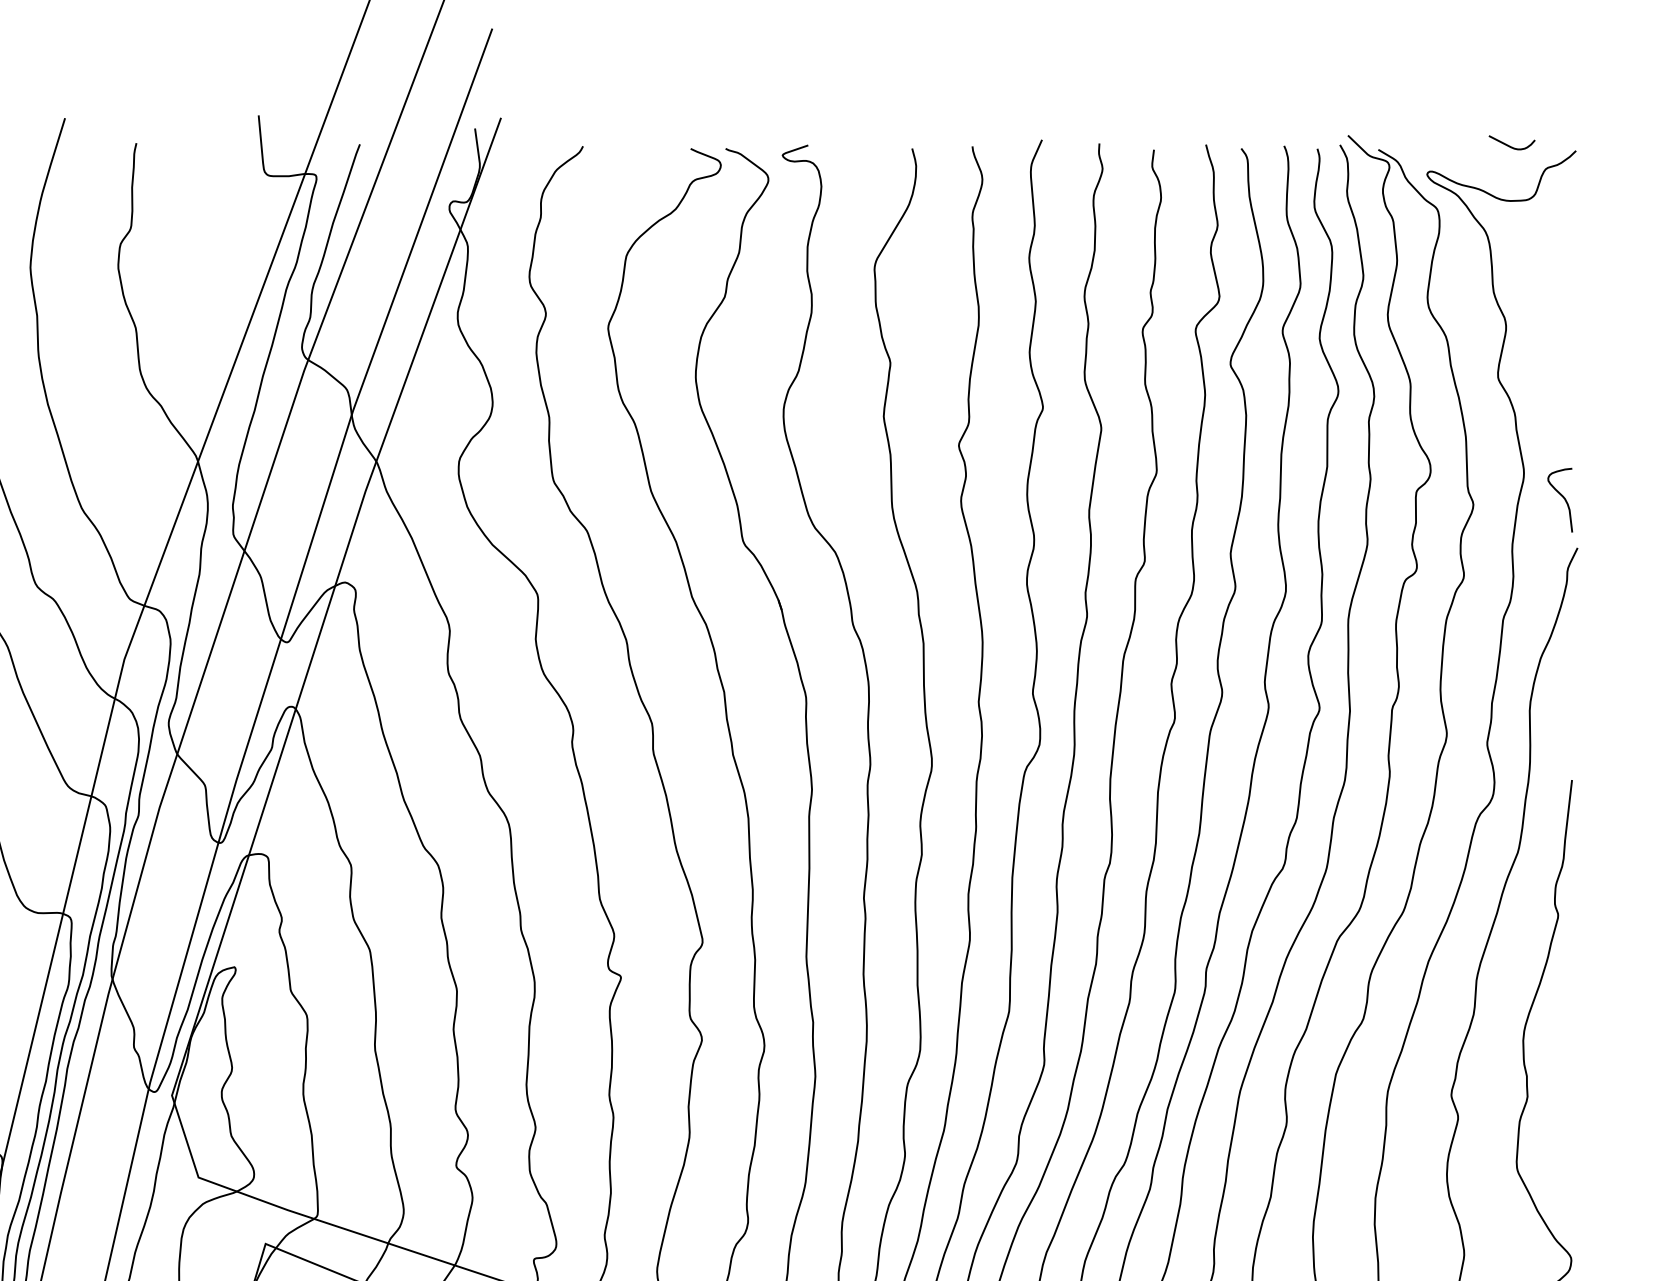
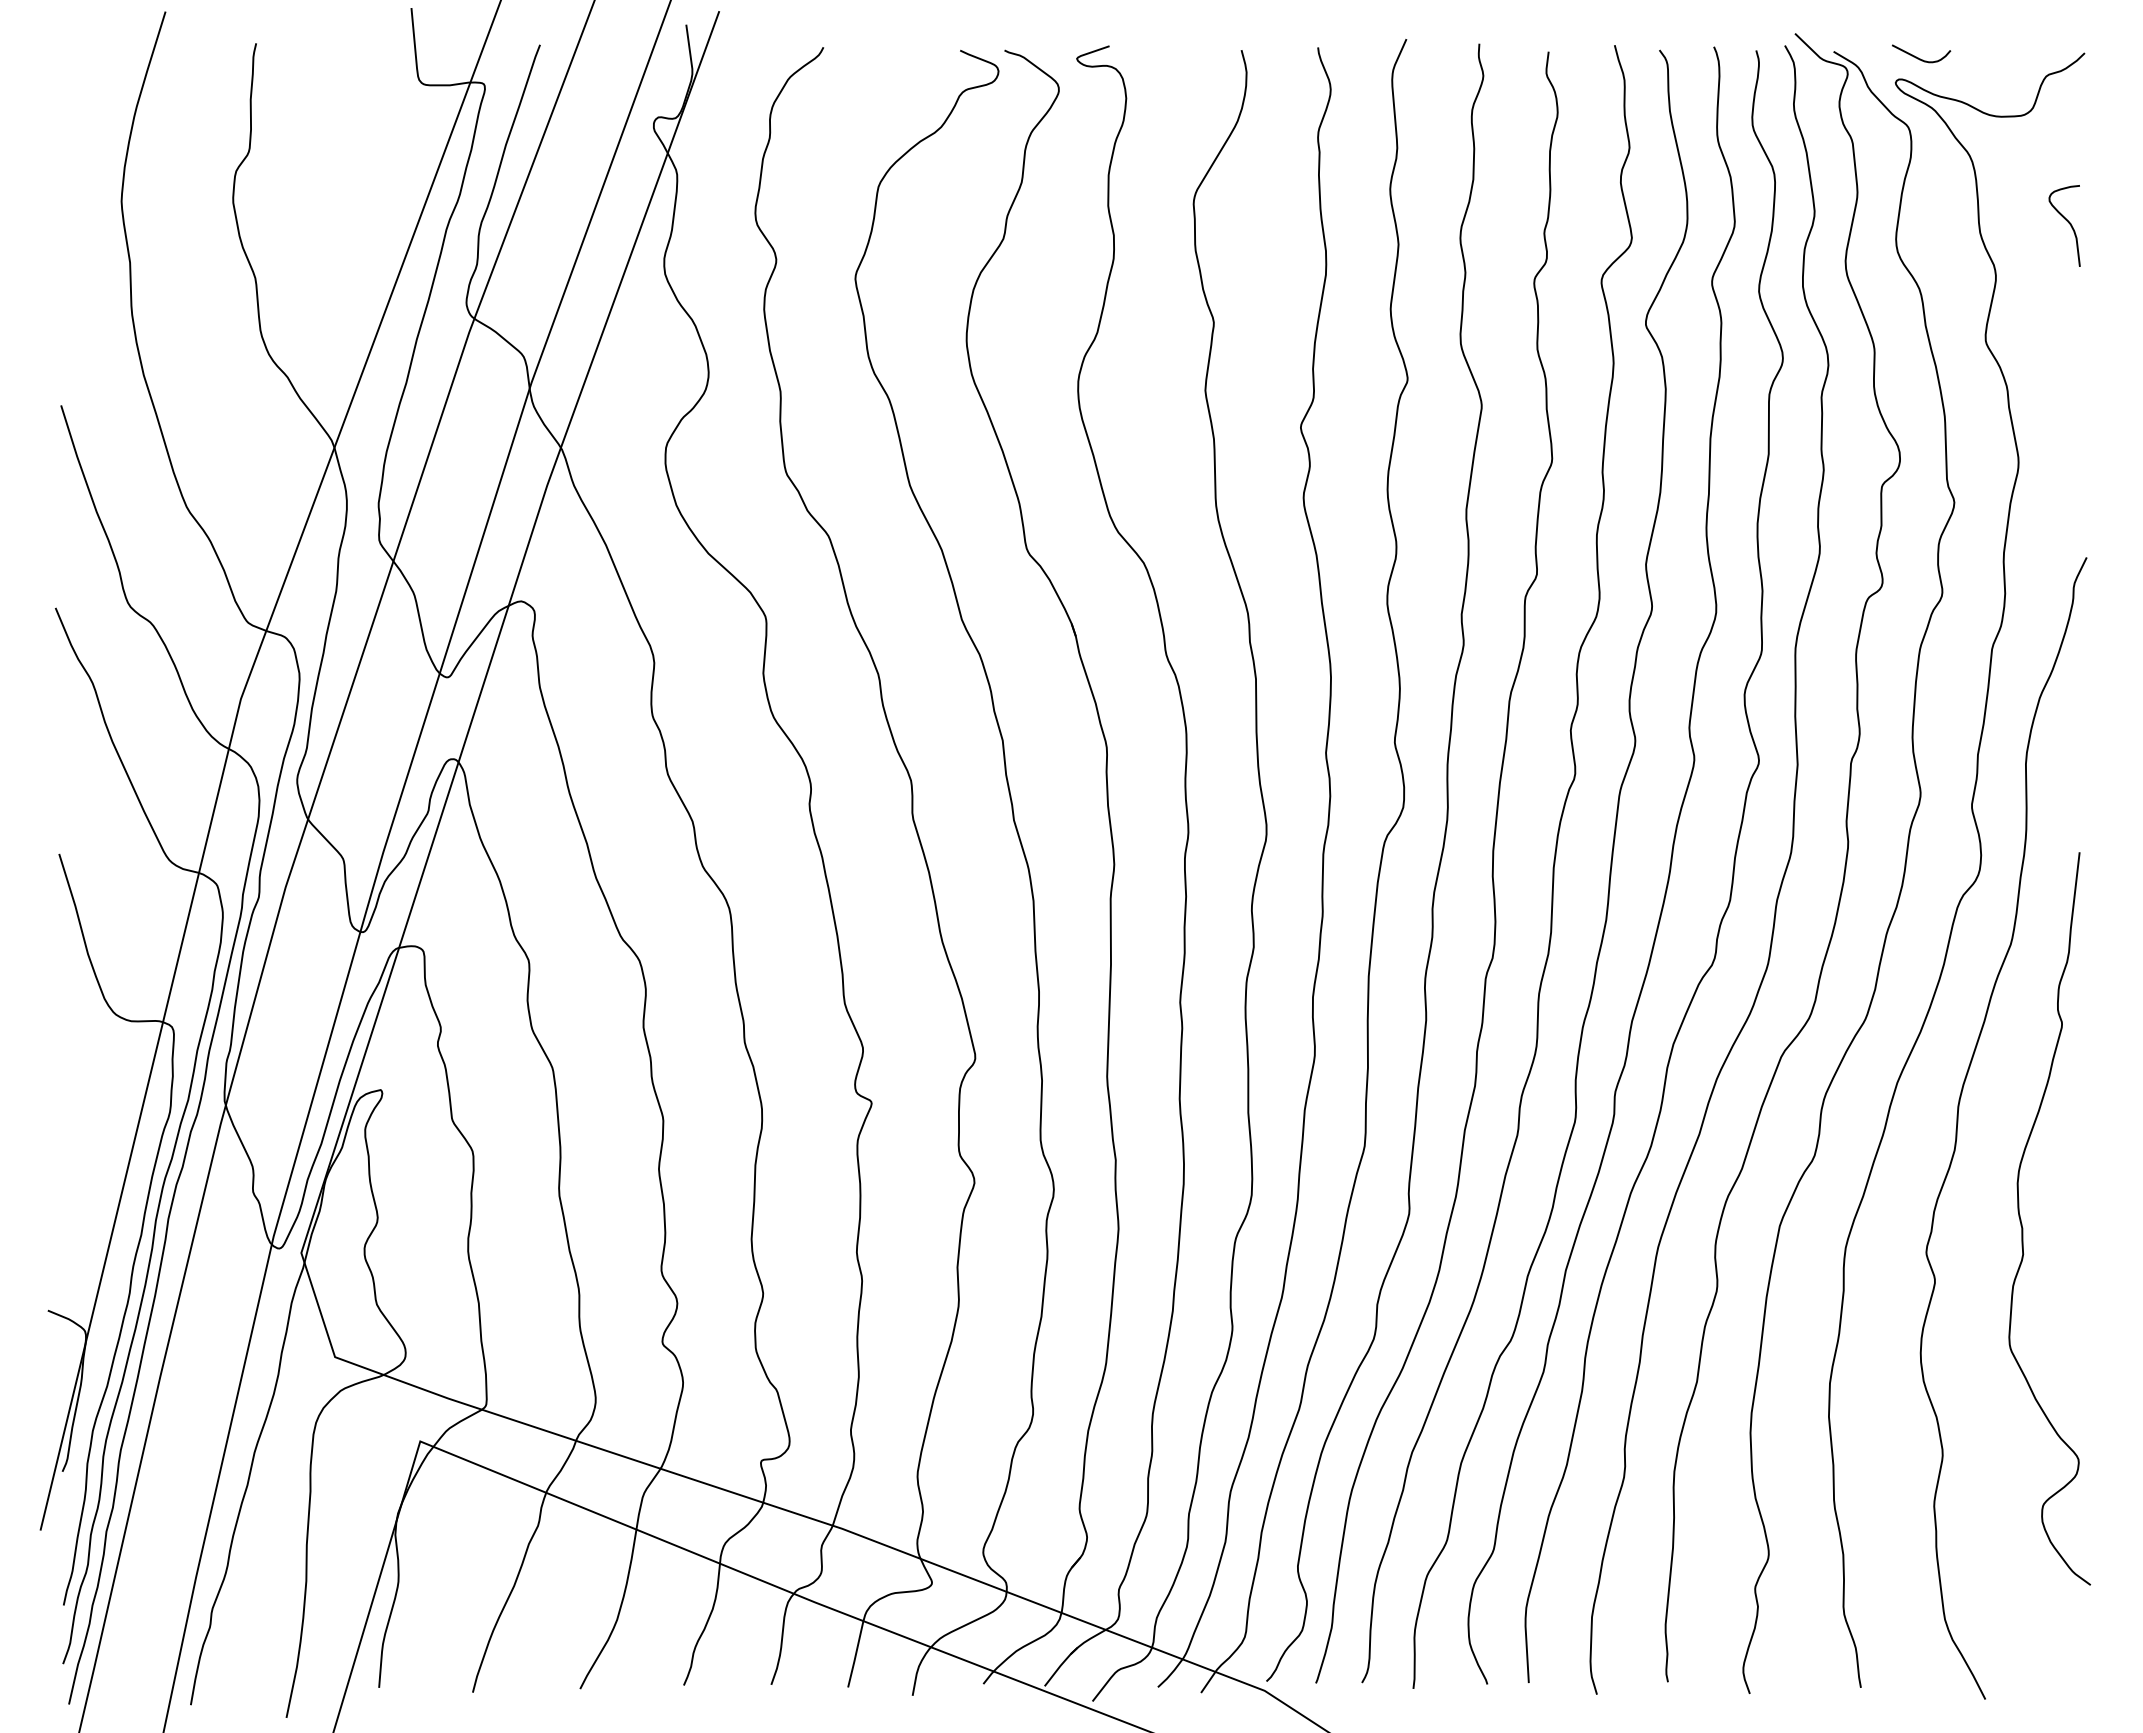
curve: (1509, 145) -> (1918, 57), moved
curve: (1562, 497) -> (2067, 222), moved

